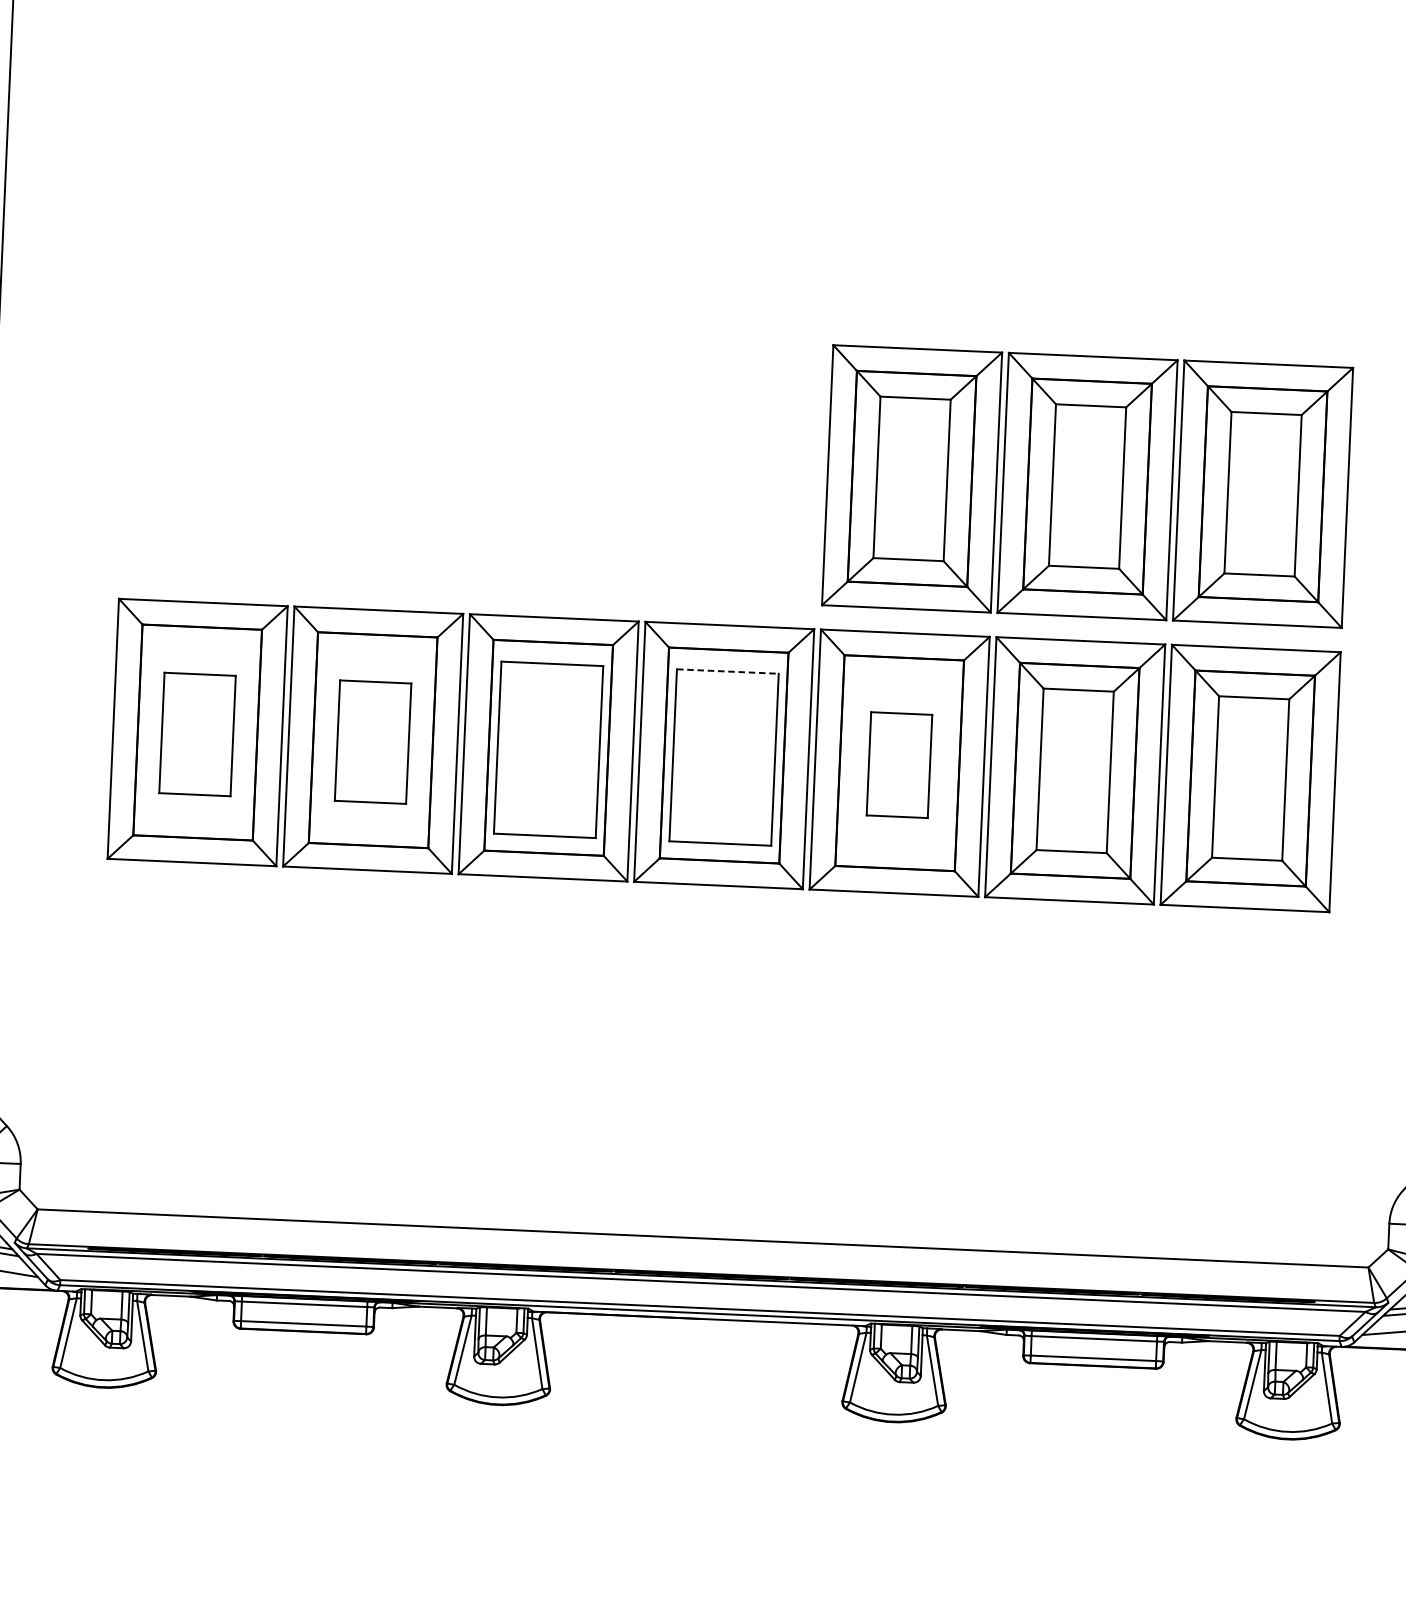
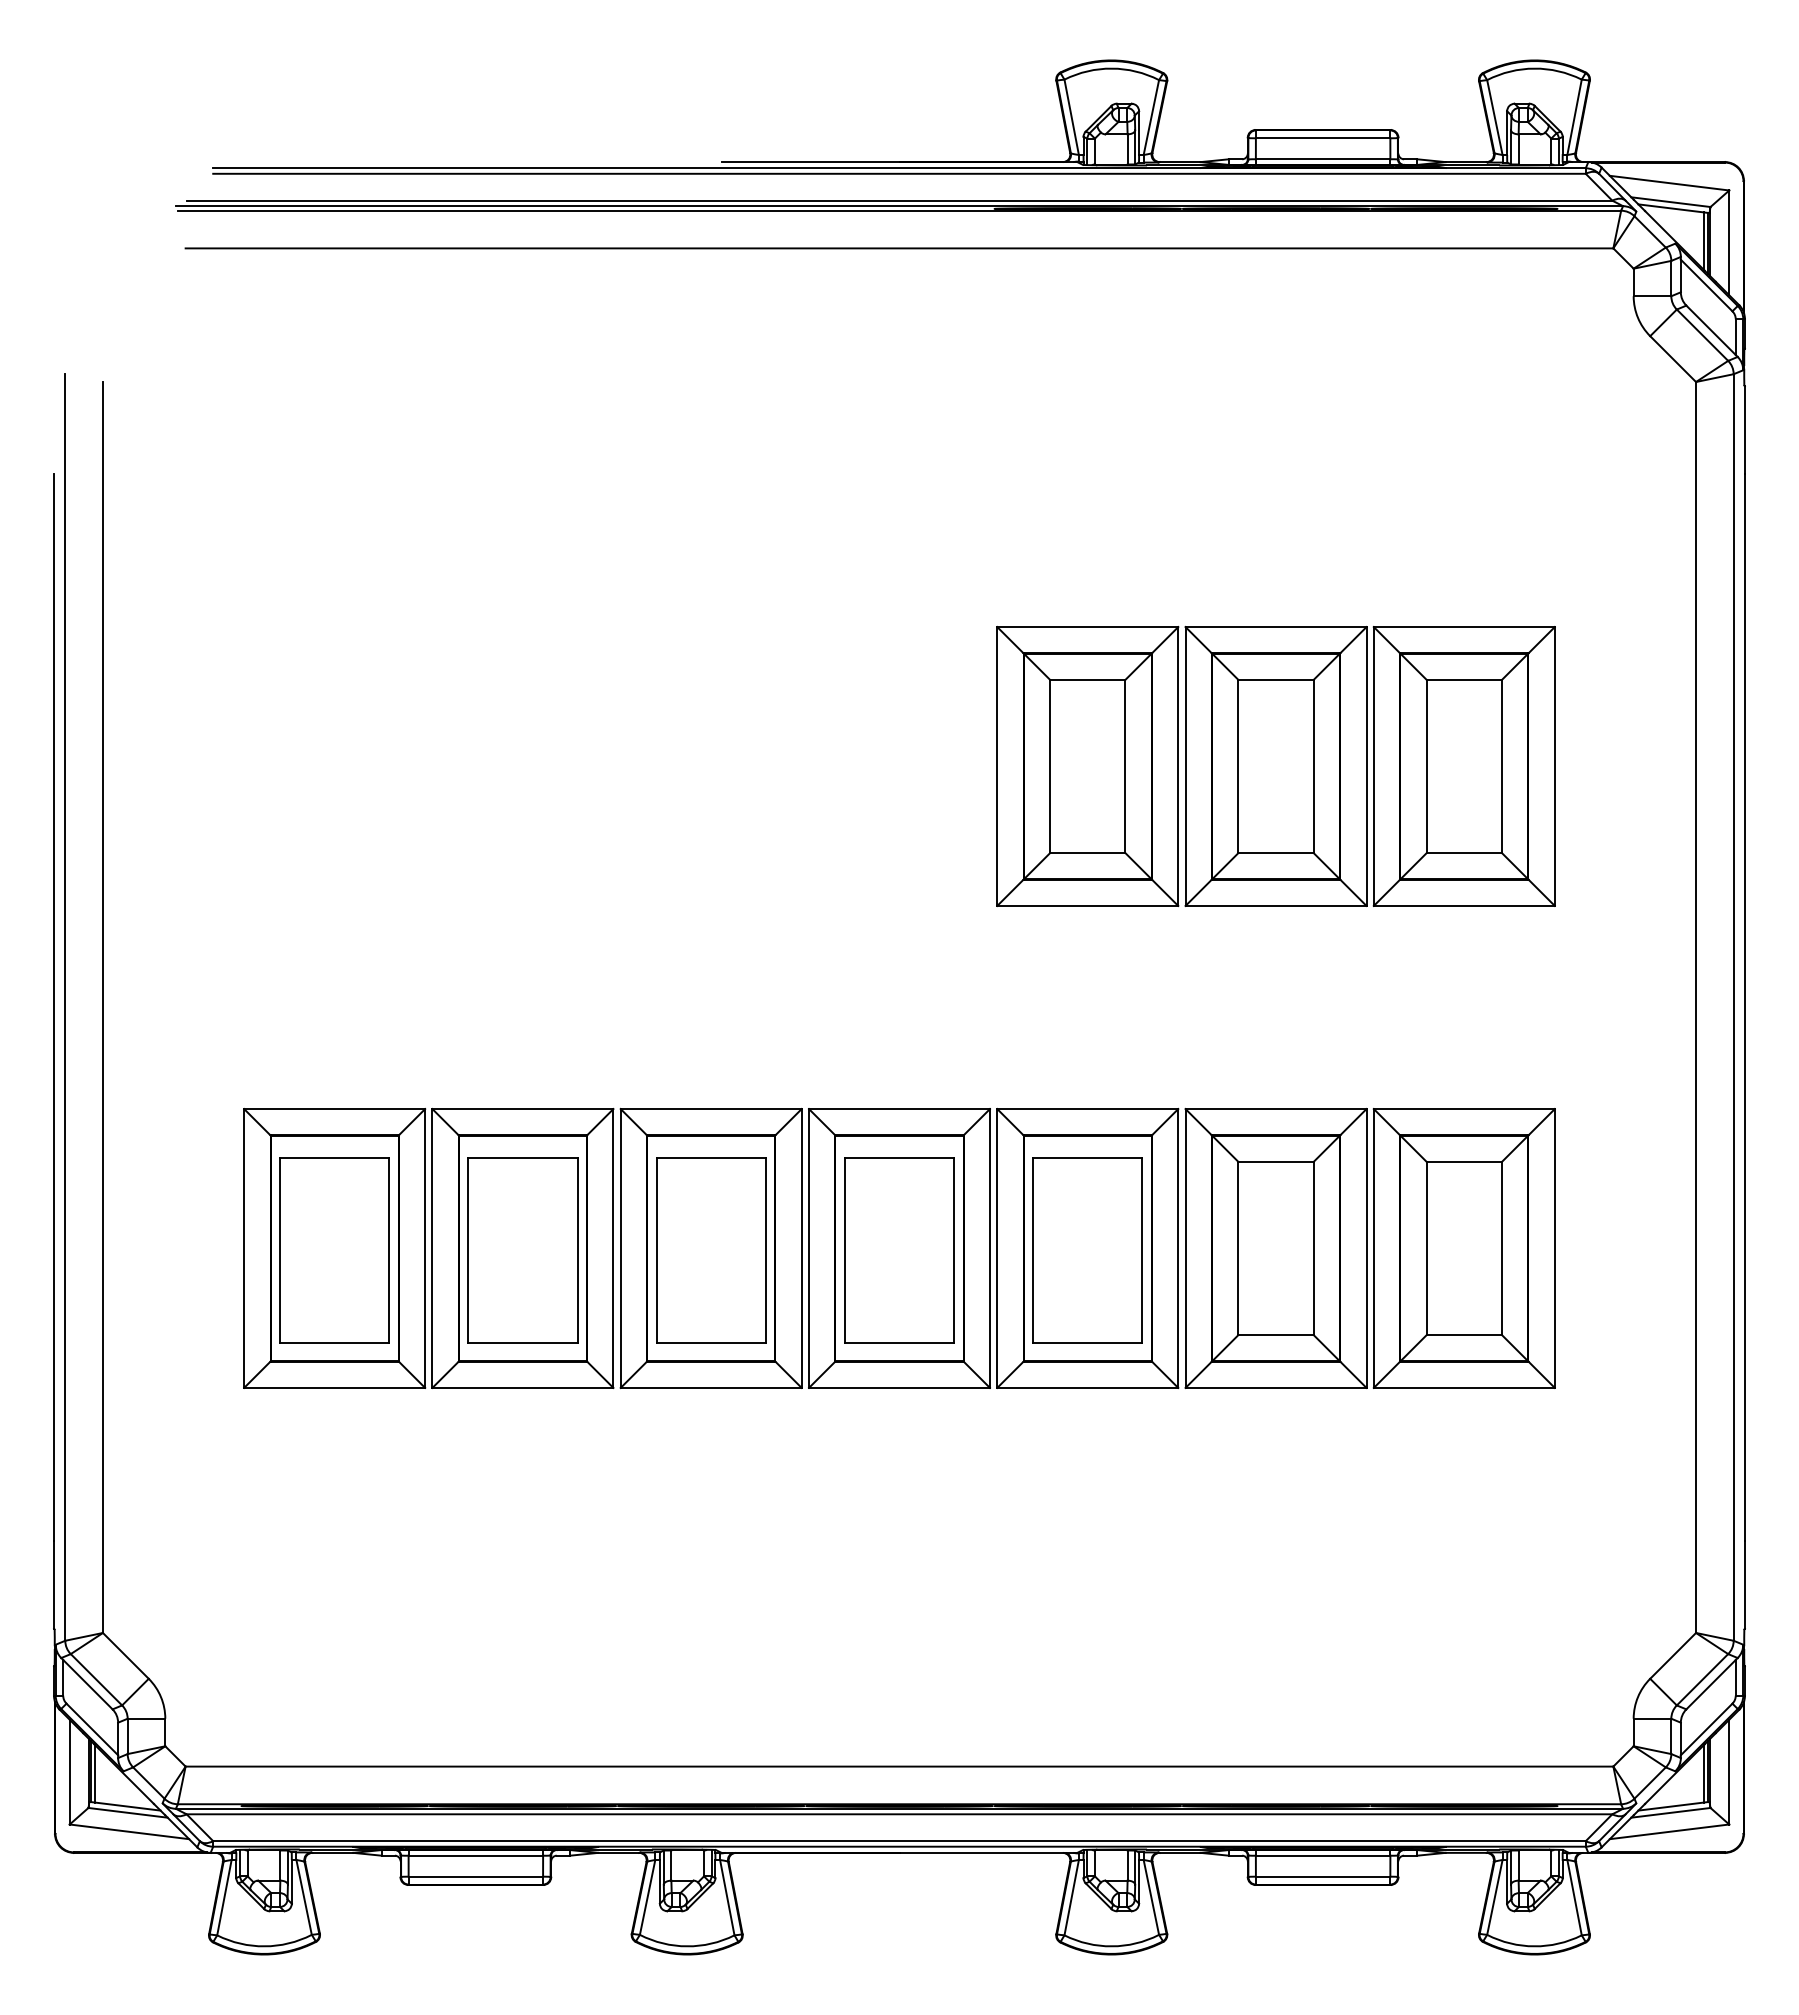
part: (1087, 486) -> (1275, 766), moved
line: (727, 671) -> (899, 1158), dashed -> solid
part: (197, 734) -> (334, 1250), size x1.43
part: (372, 742) -> (522, 1250), size x1.43
part: (899, 765) -> (1087, 1250), size x1.67

